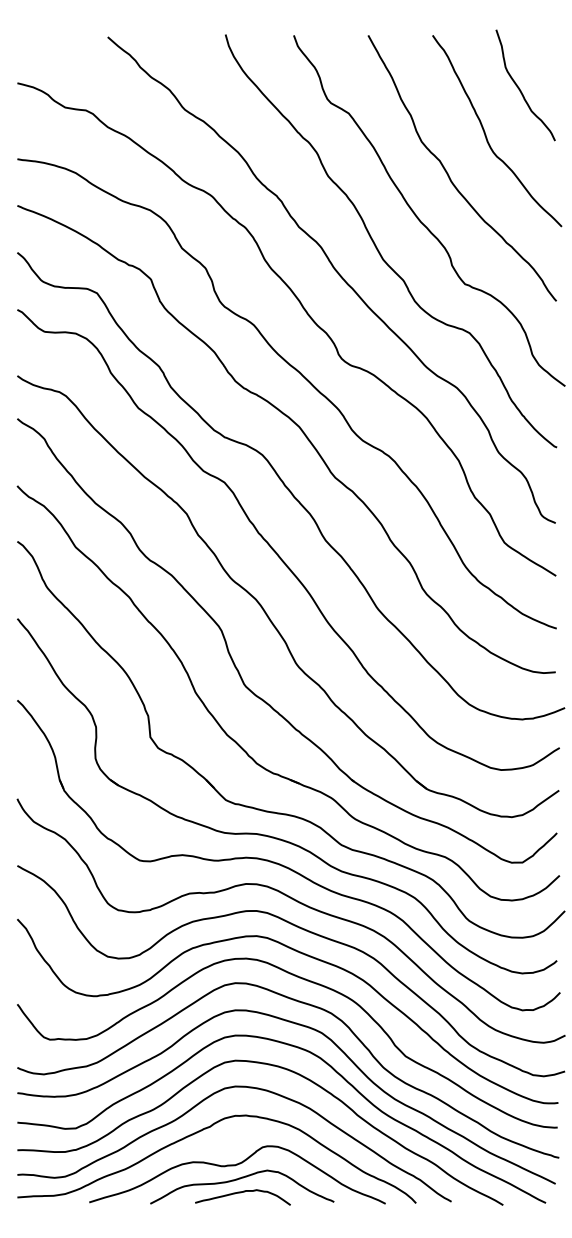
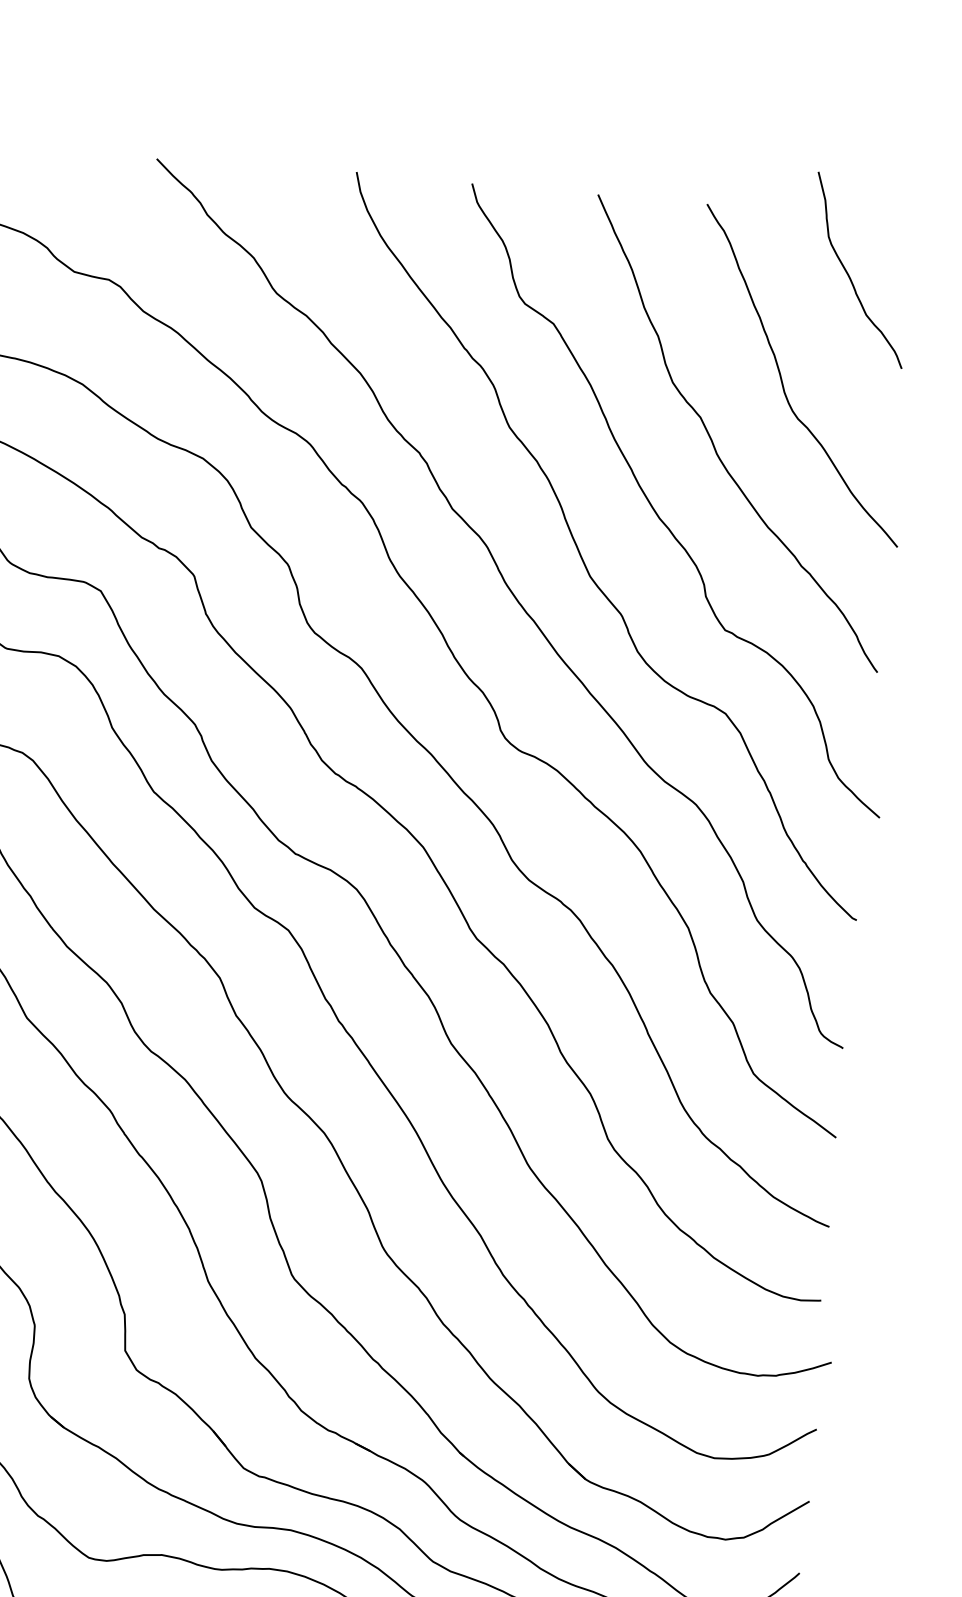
curve: (519, 87) -> (849, 273), moved

